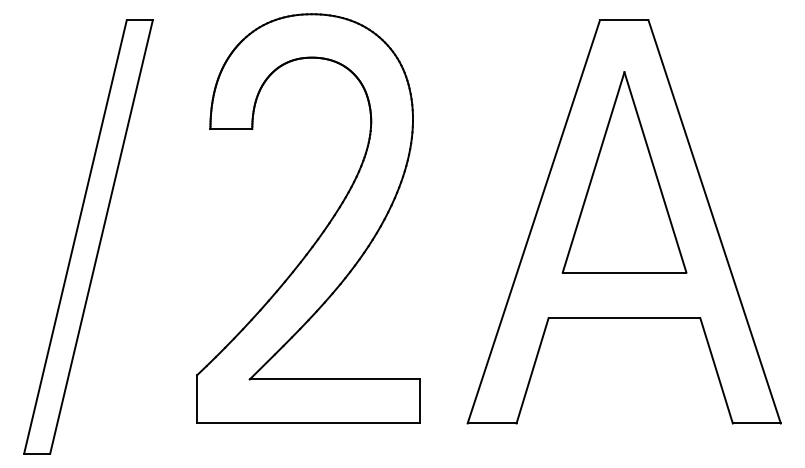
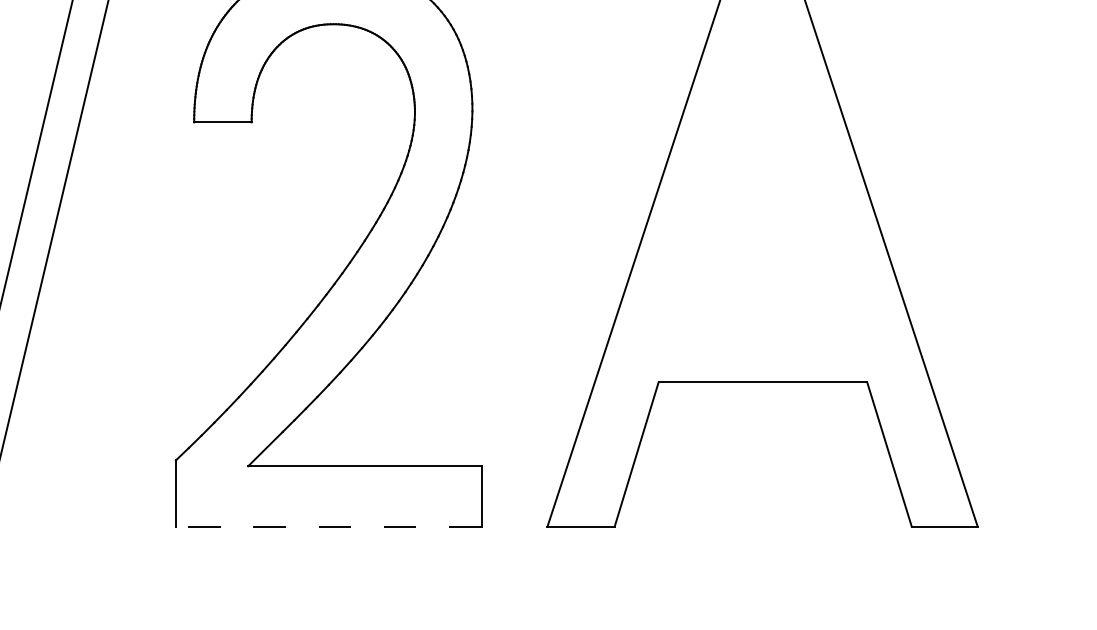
part: (624, 172) -> (762, 181), removed
line: (307, 423) -> (327, 526), solid -> dashed

